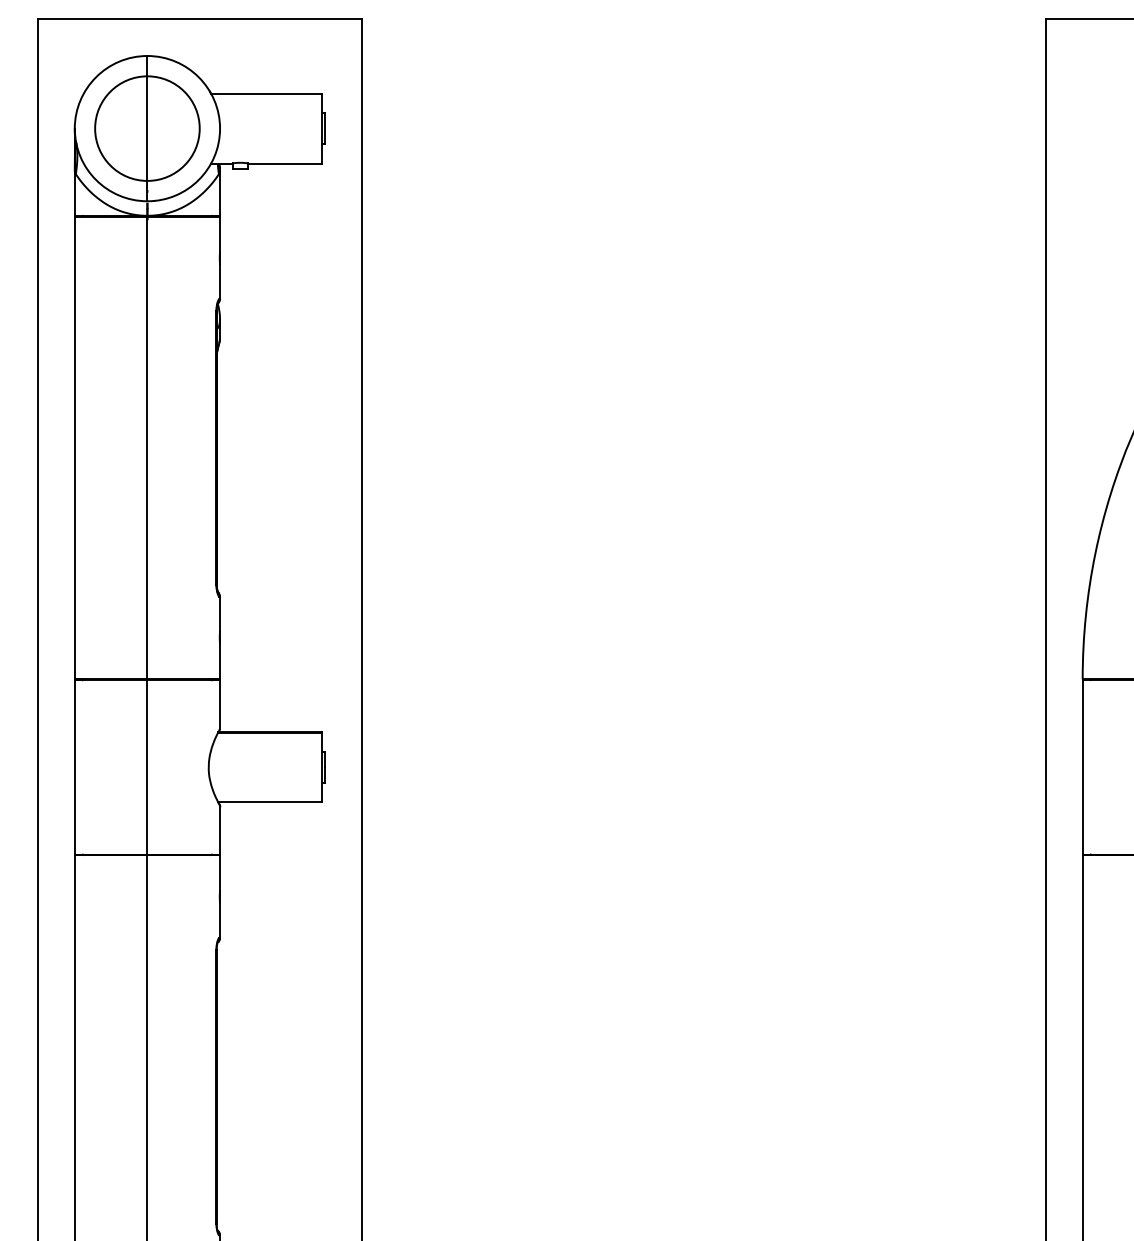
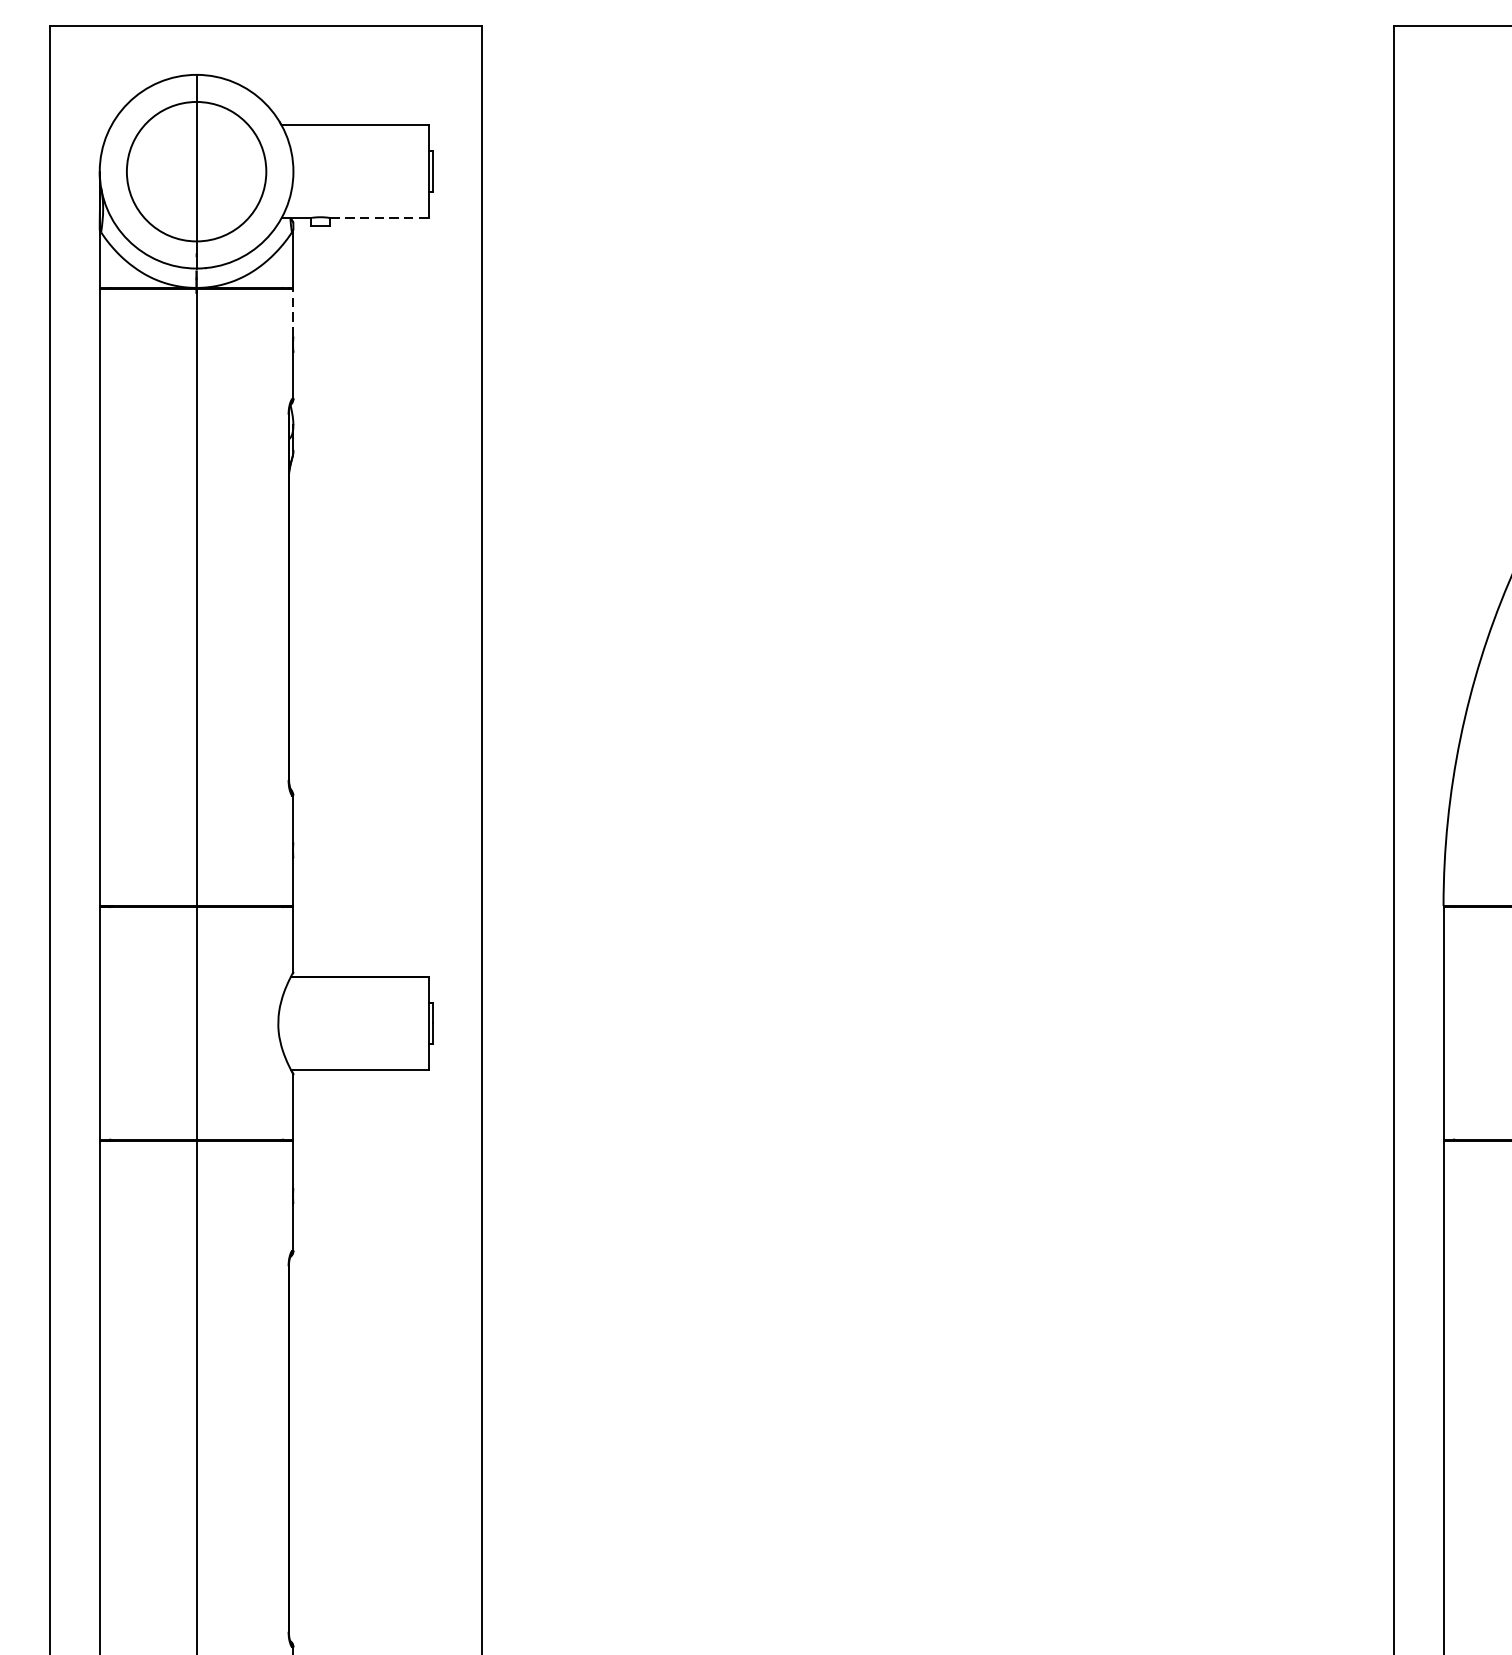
line: (284, 163) -> (379, 218), solid -> dashed
line: (220, 234) -> (294, 312), solid -> dashed

